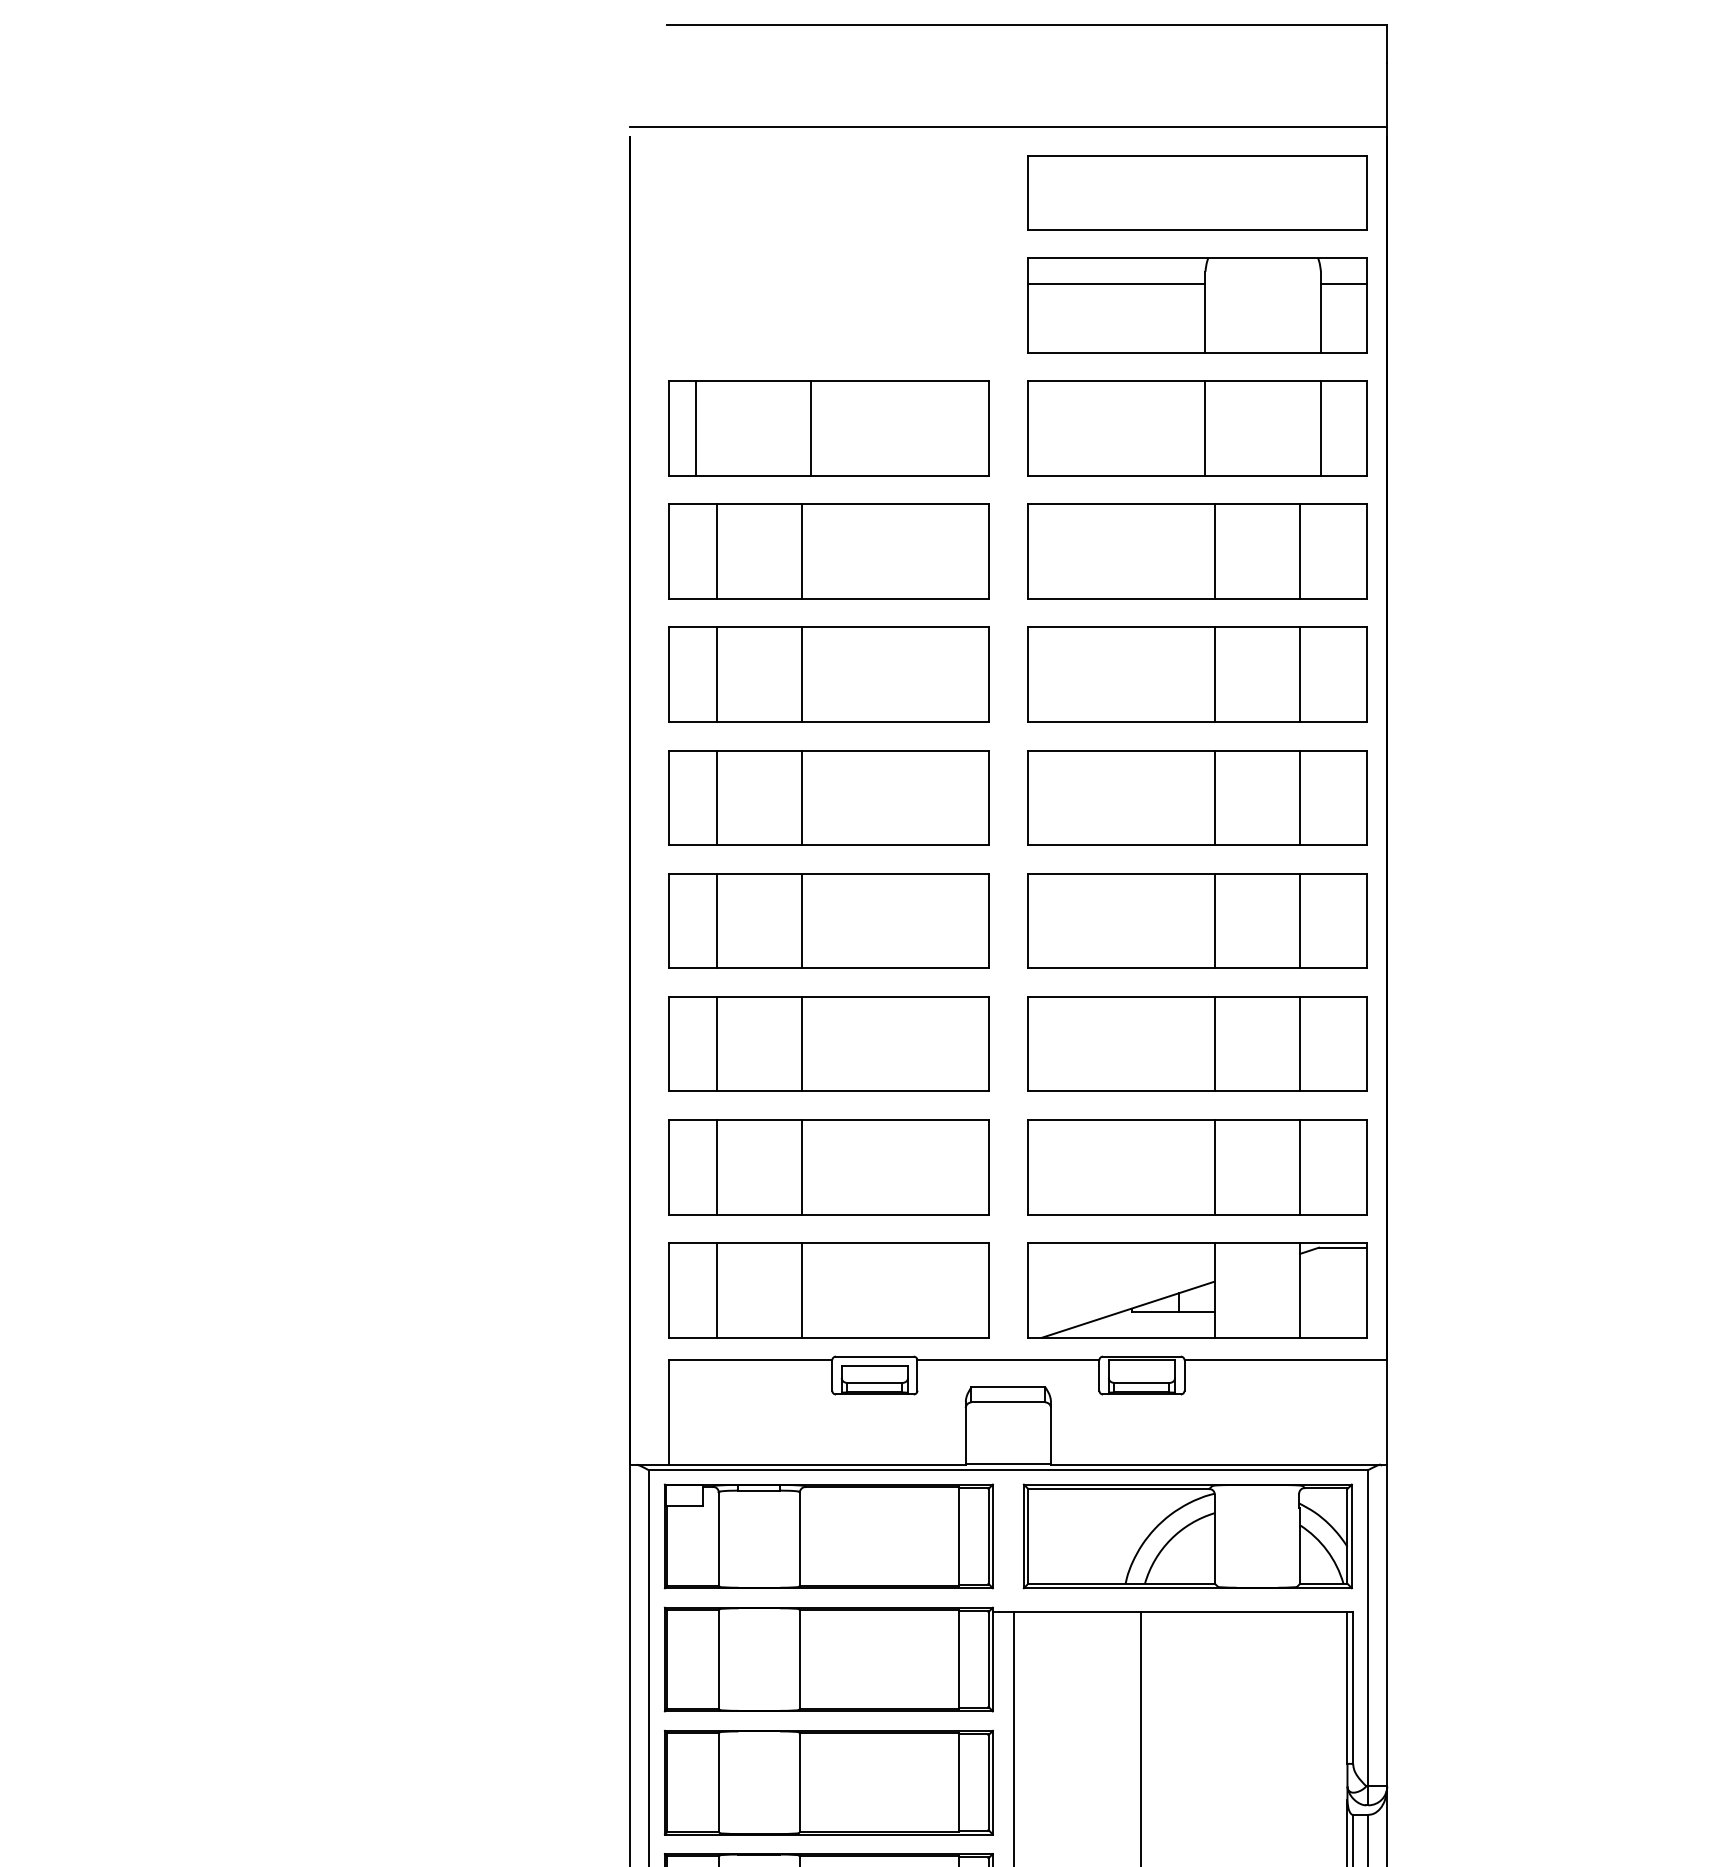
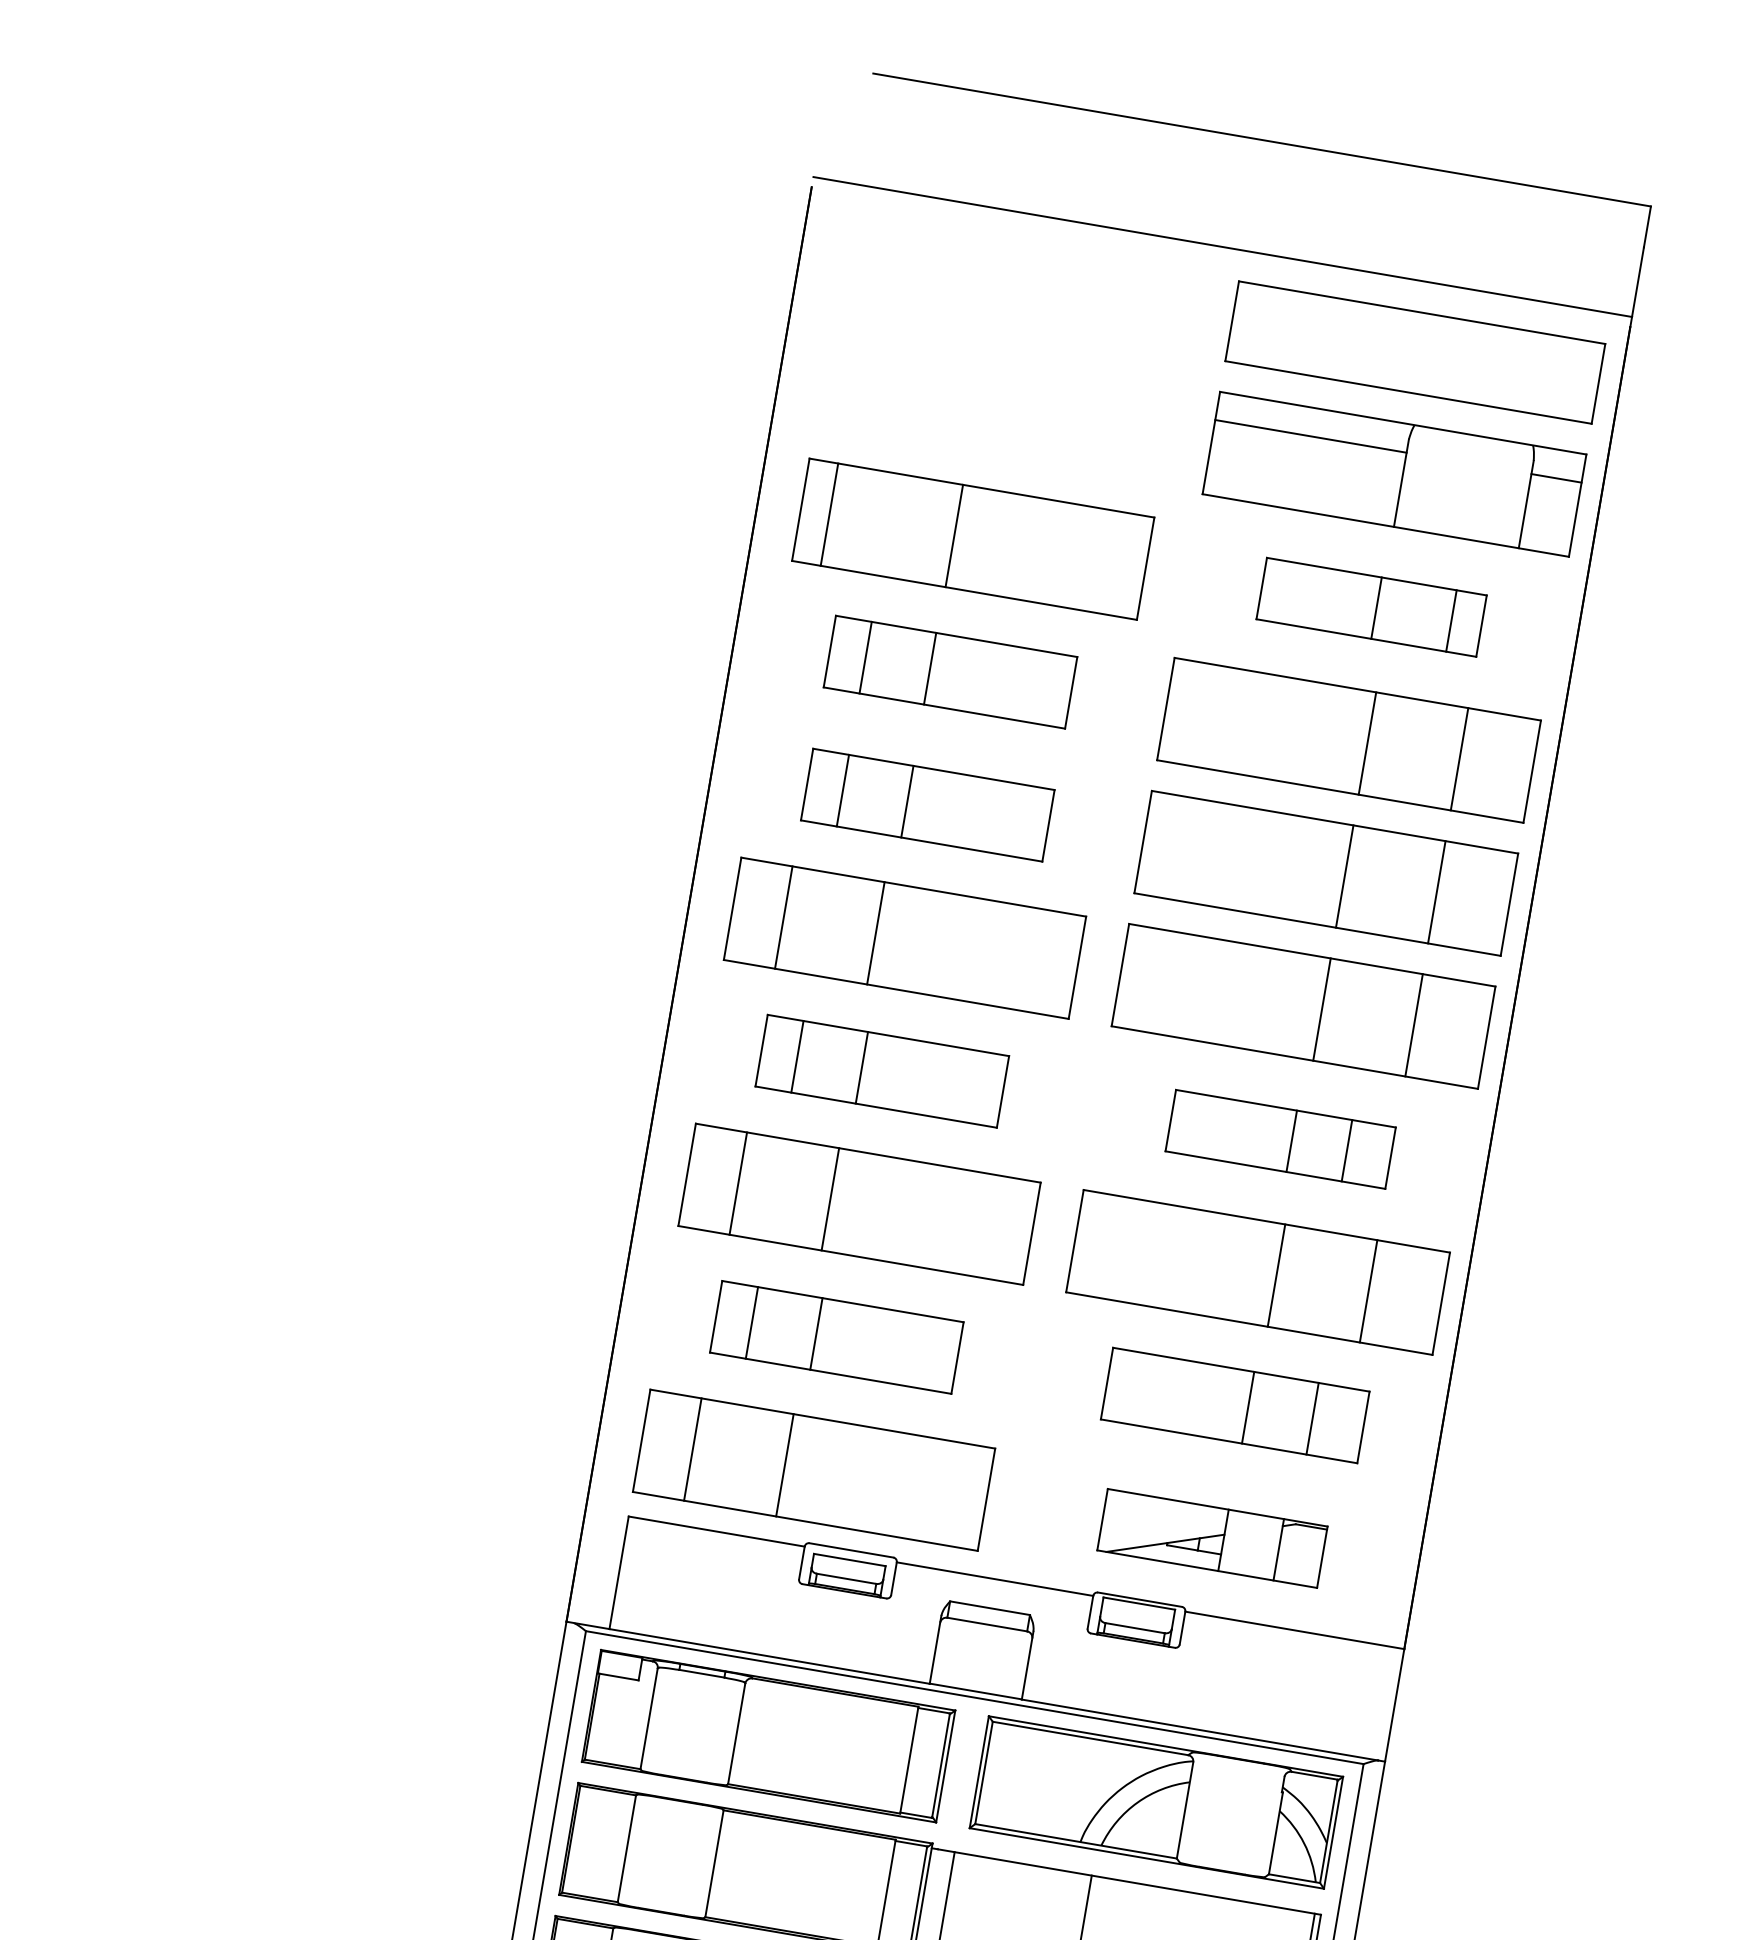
part: (1197, 428) -> (1371, 607), size x0.6
part: (828, 551) -> (950, 672), size x0.7
part: (828, 674) -> (927, 804), size x0.7
part: (828, 920) -> (881, 1070), size x0.7
part: (1197, 920) -> (1280, 1138), size x0.6
part: (828, 1167) -> (836, 1337), size x0.7
part: (1197, 1167) -> (1234, 1405), size x0.7
part: (1197, 1290) -> (1212, 1538), size x0.6

